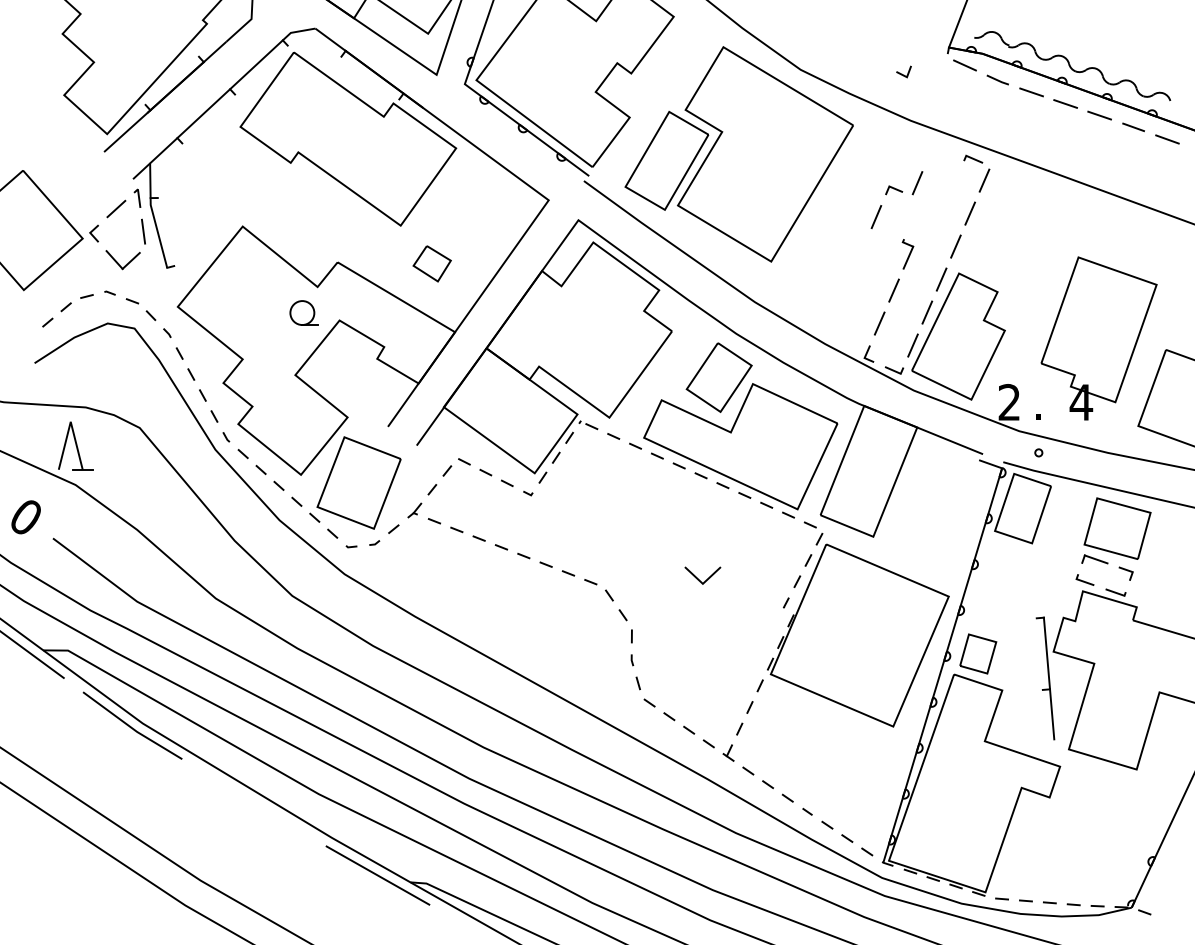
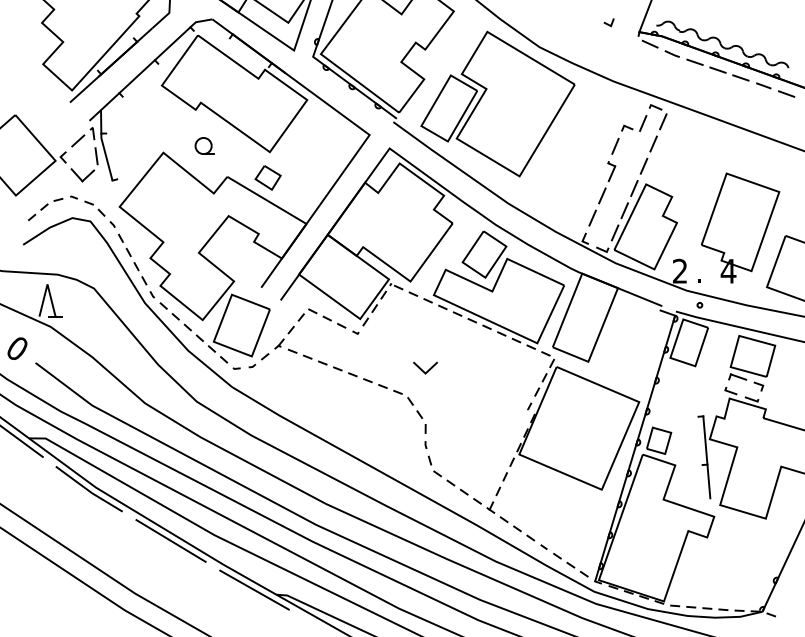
line: (903, 73) -> (608, 23), moved
part: (897, 199) -> (629, 134), moved
part: (431, 263) -> (267, 177), moved
part: (303, 312) -> (204, 145), moved
line: (698, 577) -> (422, 369), moved
line: (253, 801) -> (170, 540), added

